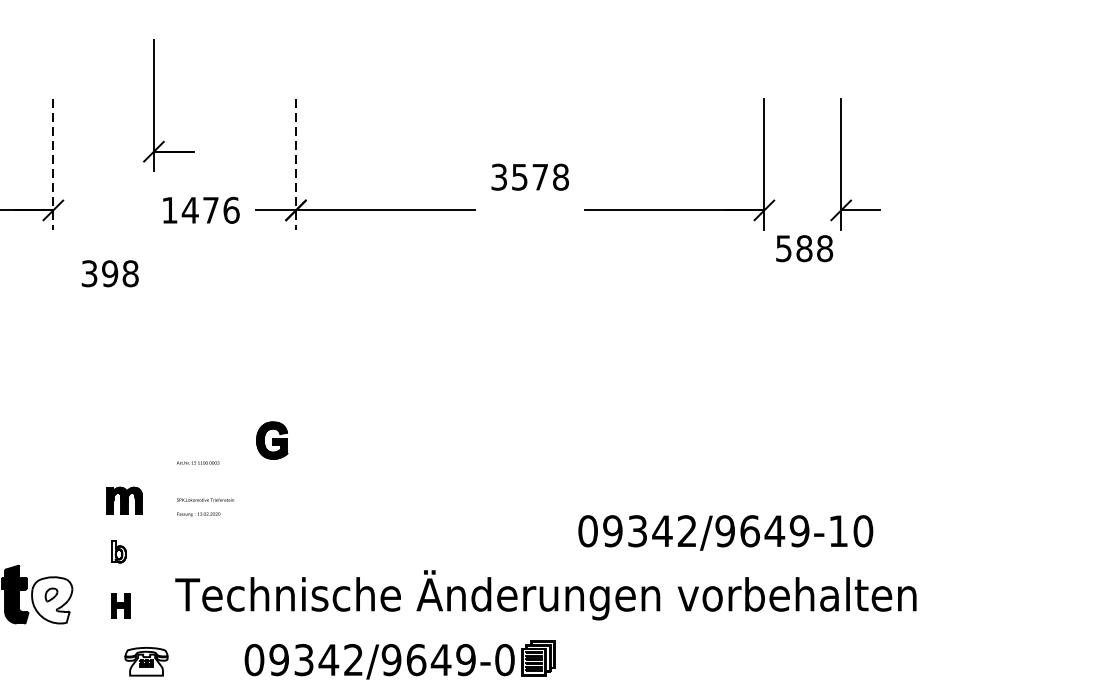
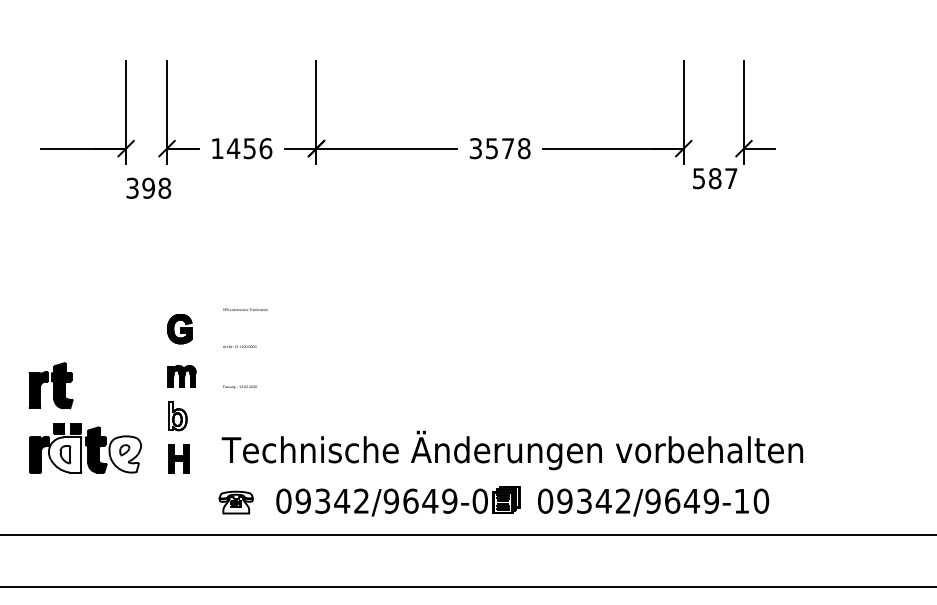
part: (154, 105) -> (167, 112), moved
line: (53, 165) -> (126, 113), dashed -> solid
line: (296, 165) -> (316, 113), dashed -> solid
text: (529, 177) -> (499, 148), moved
text: (210, 210) -> (249, 148), 1476 -> 1456
text: (825, 248) -> (731, 178), 588 -> 587
text: (109, 272) -> (148, 187), moved
part: (271, 441) -> (179, 329), moved
text: (205, 499) -> (245, 309), moved
text: (725, 532) -> (653, 502), moved
part: (118, 551) -> (177, 416), size x1.67
part: (120, 605) -> (178, 458), size x1.43
part: (145, 661) -> (235, 502), moved

